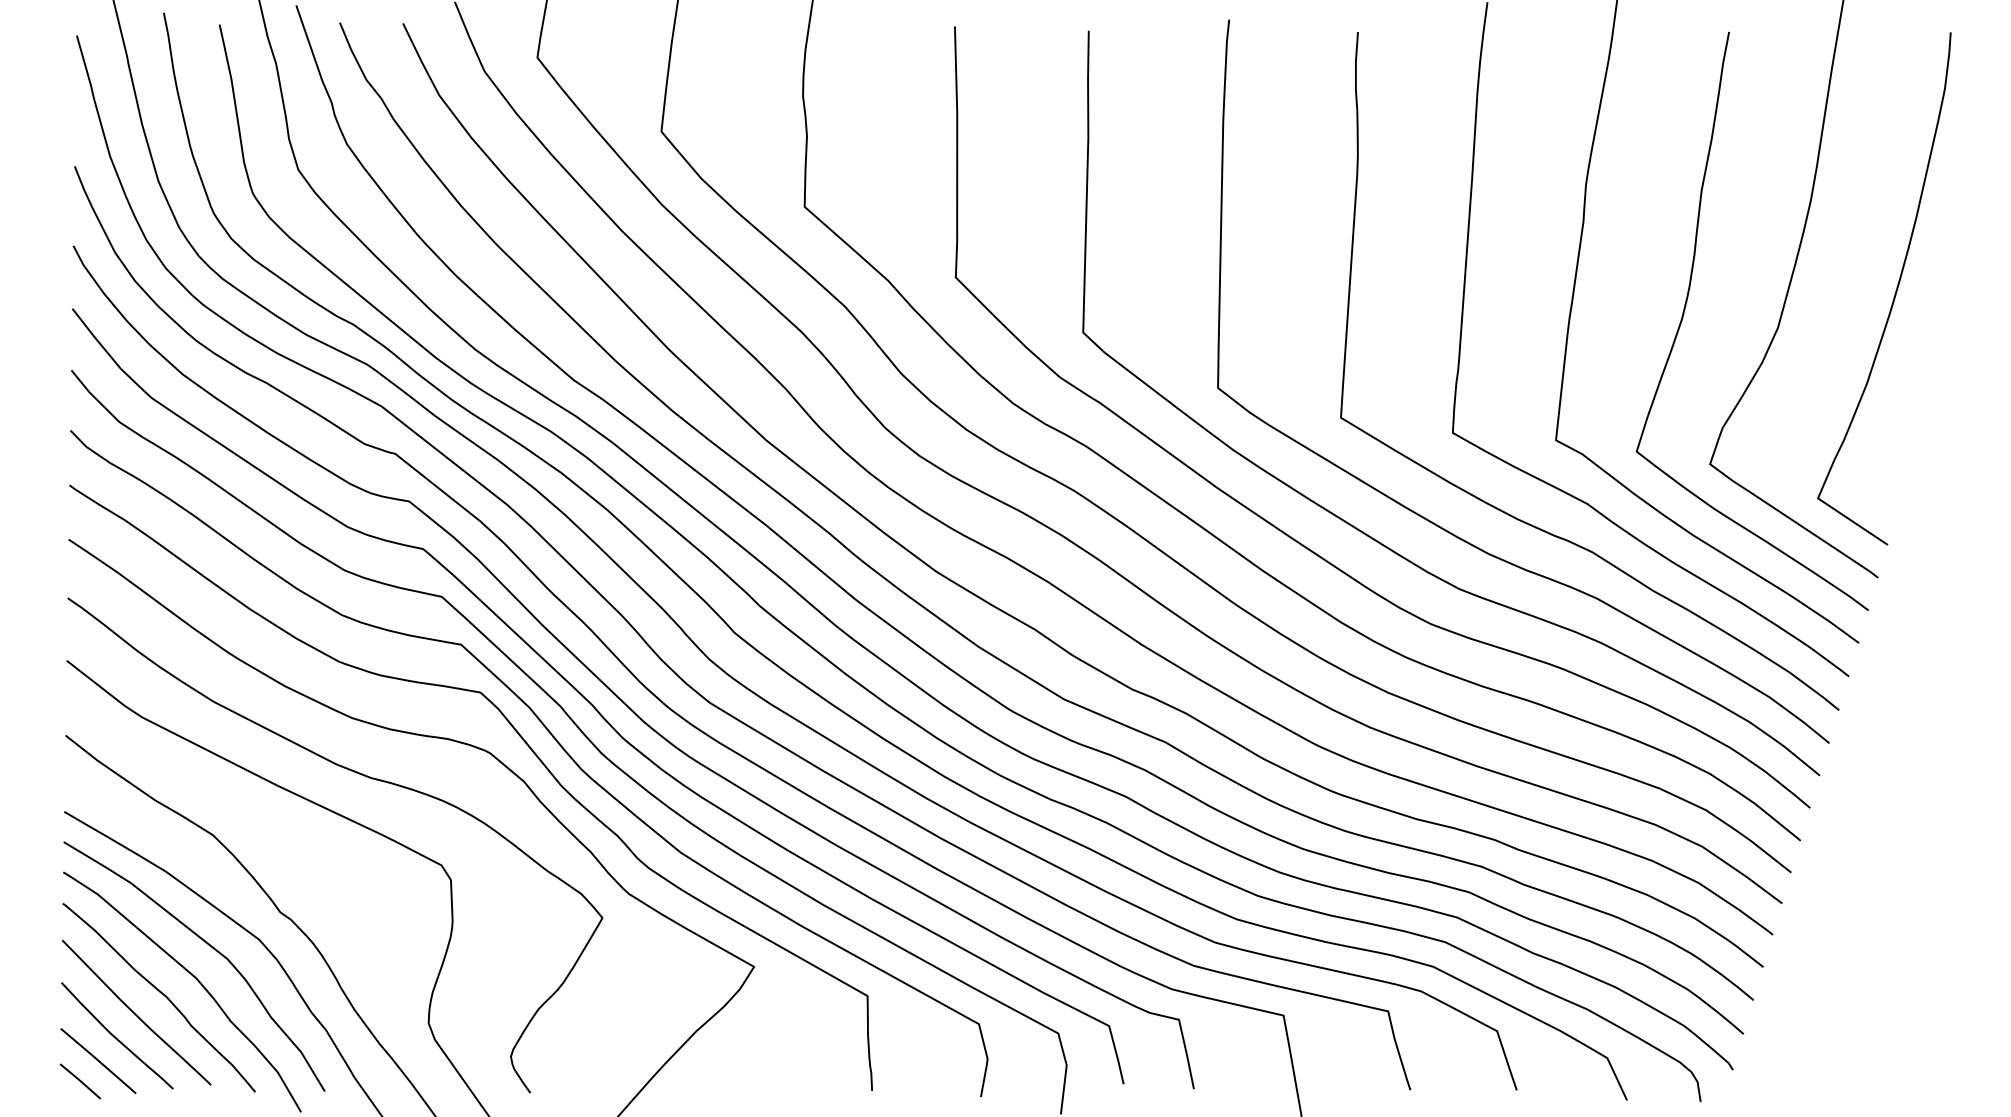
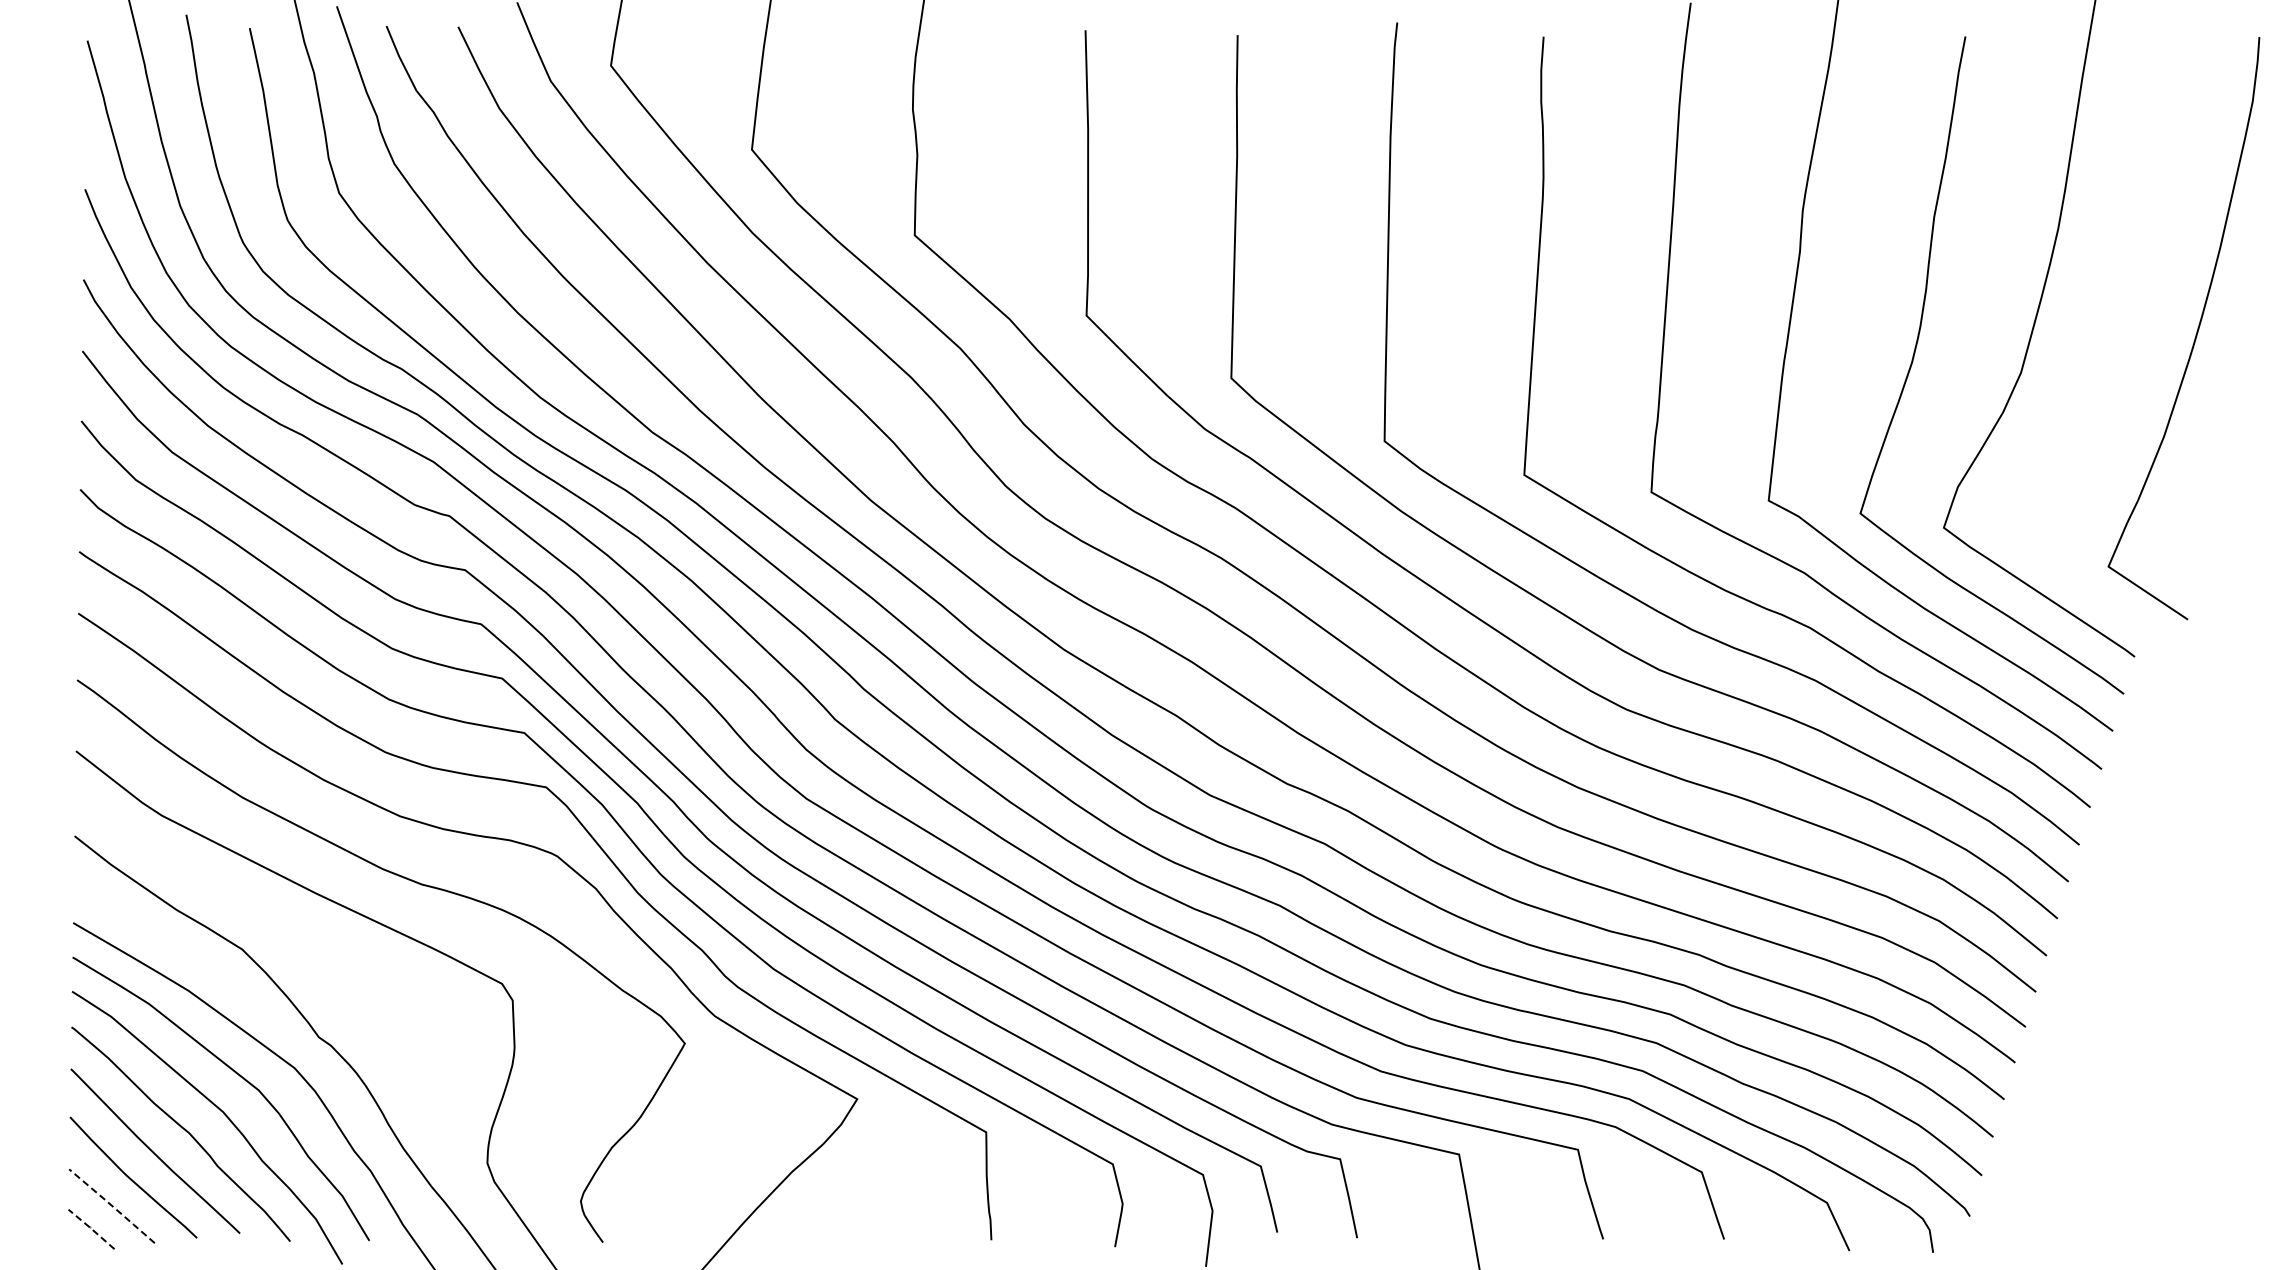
curve: (1895, 291) -> (2196, 331), moved
line: (98, 1060) -> (112, 1205), solid -> dashed
line: (80, 1080) -> (91, 1228), solid -> dashed

